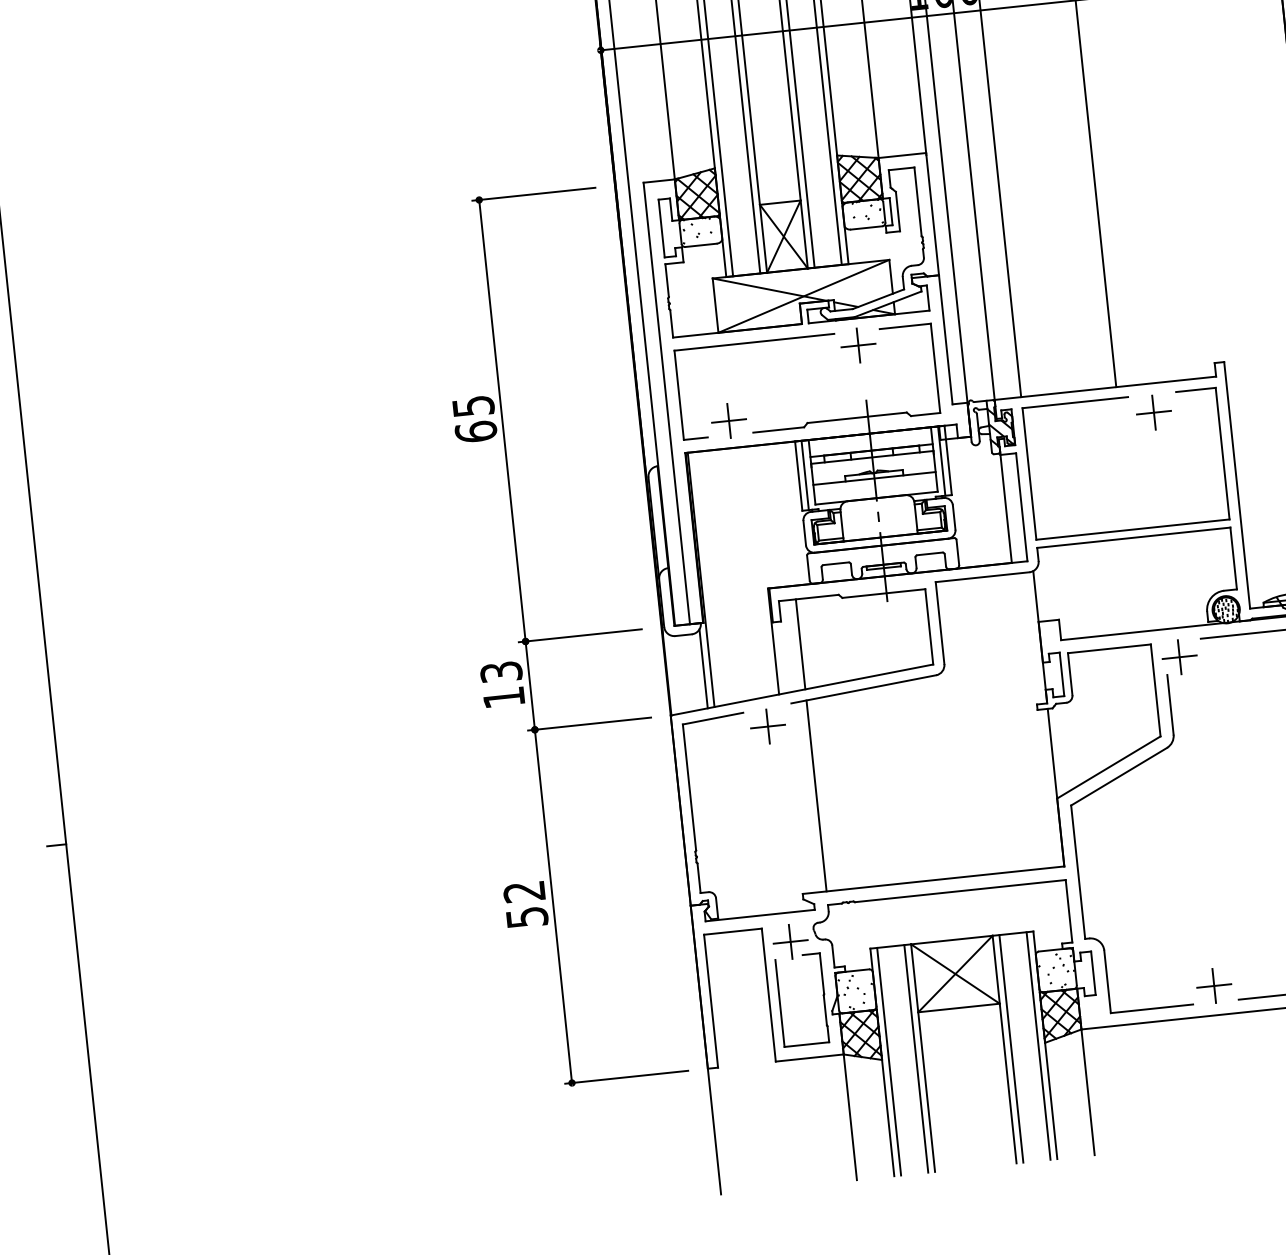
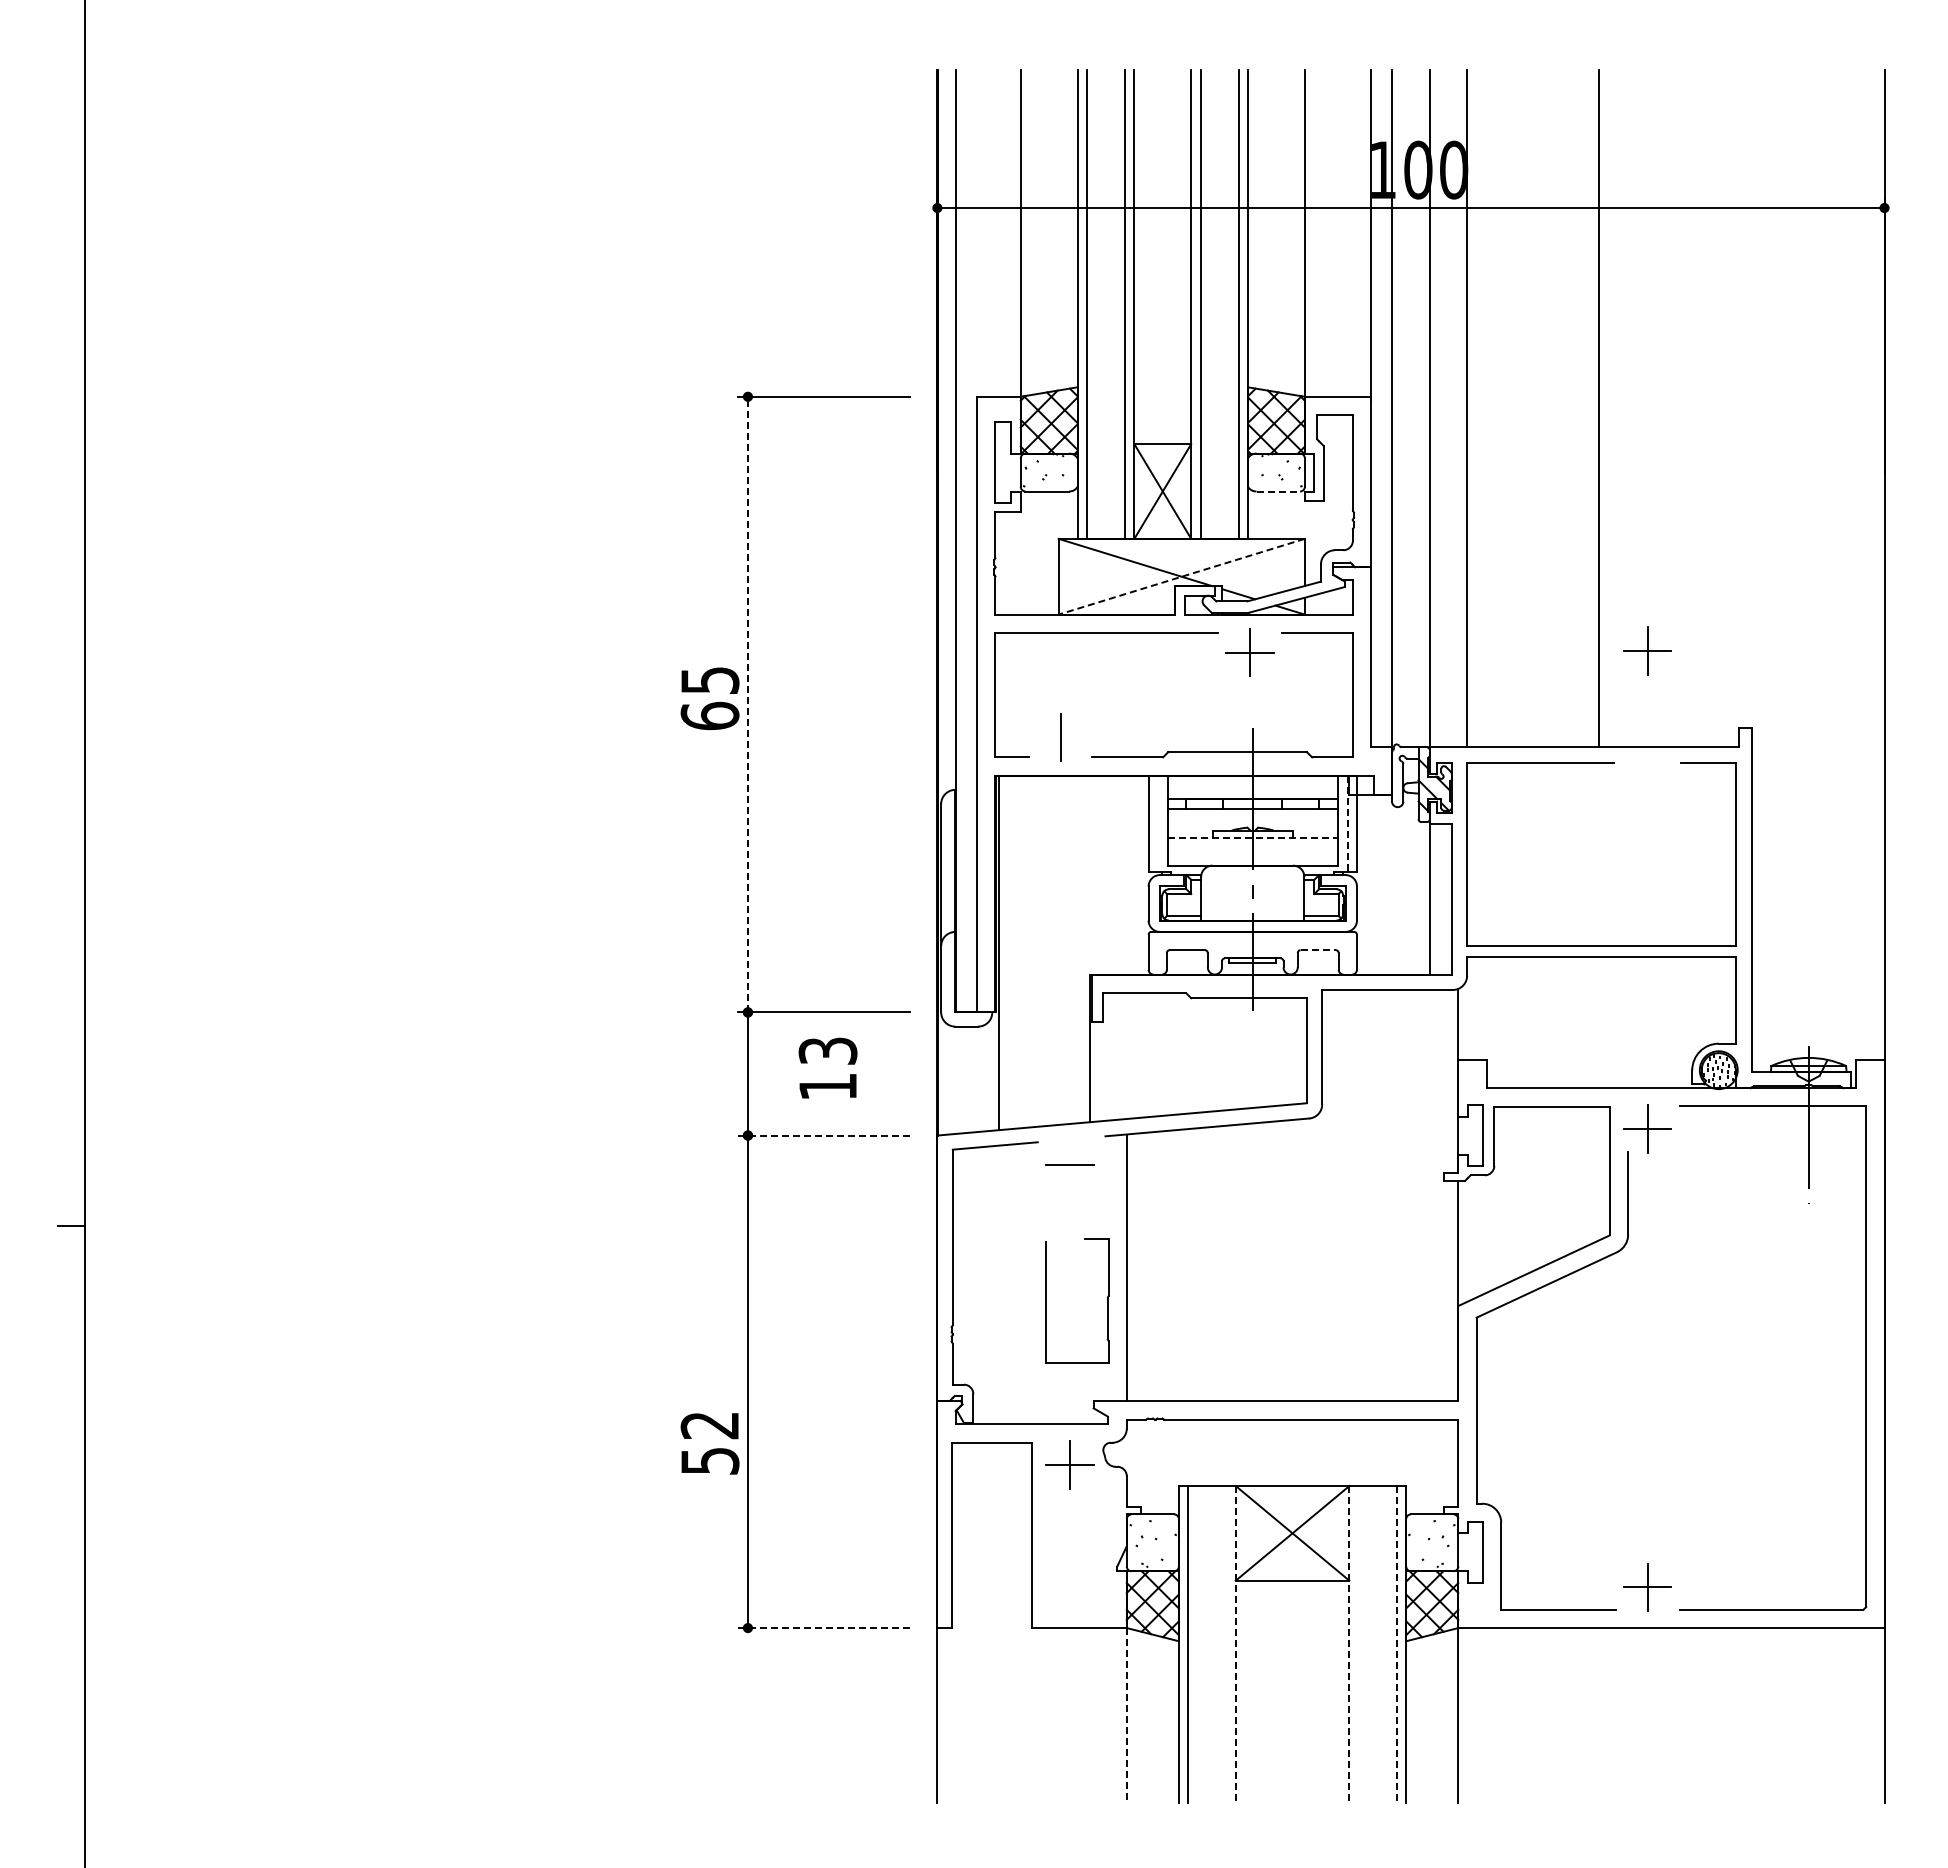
line: (866, 227) -> (1278, 491), solid -> dashed
line: (803, 296) -> (1181, 576), solid -> dashed
part: (1153, 412) -> (1647, 650), moved
line: (502, 420) -> (747, 704), solid -> dashed
line: (729, 420) -> (1060, 737), removed
line: (941, 461) -> (1347, 824), solid -> dashed
line: (805, 475) -> (1157, 823), removed
line: (875, 478) -> (1253, 838), solid -> dashed
line: (930, 554) -> (1318, 950), solid -> dashed
line: (800, 643) -> (1126, 1055), removed
line: (703, 669) -> (989, 1076), removed
text: (502, 683) -> (827, 1067), moved
line: (589, 724) -> (824, 1135), solid -> dashed
line: (767, 726) -> (1069, 1164), removed
text: (525, 904) -> (709, 1443), moved
part: (822, 995) -> (1106, 1297), moved
line: (1038, 1045) -> (1396, 1644), solid -> dashed
line: (1011, 1048) -> (1358, 1644), removed
line: (1004, 1049) -> (1349, 1644), solid -> dashed
line: (916, 1058) -> (1226, 1644), removed
line: (922, 1058) -> (1235, 1644), solid -> dashed
line: (626, 1077) -> (824, 1628), solid -> dashed
line: (850, 1117) -> (1126, 1715), solid -> dashed

